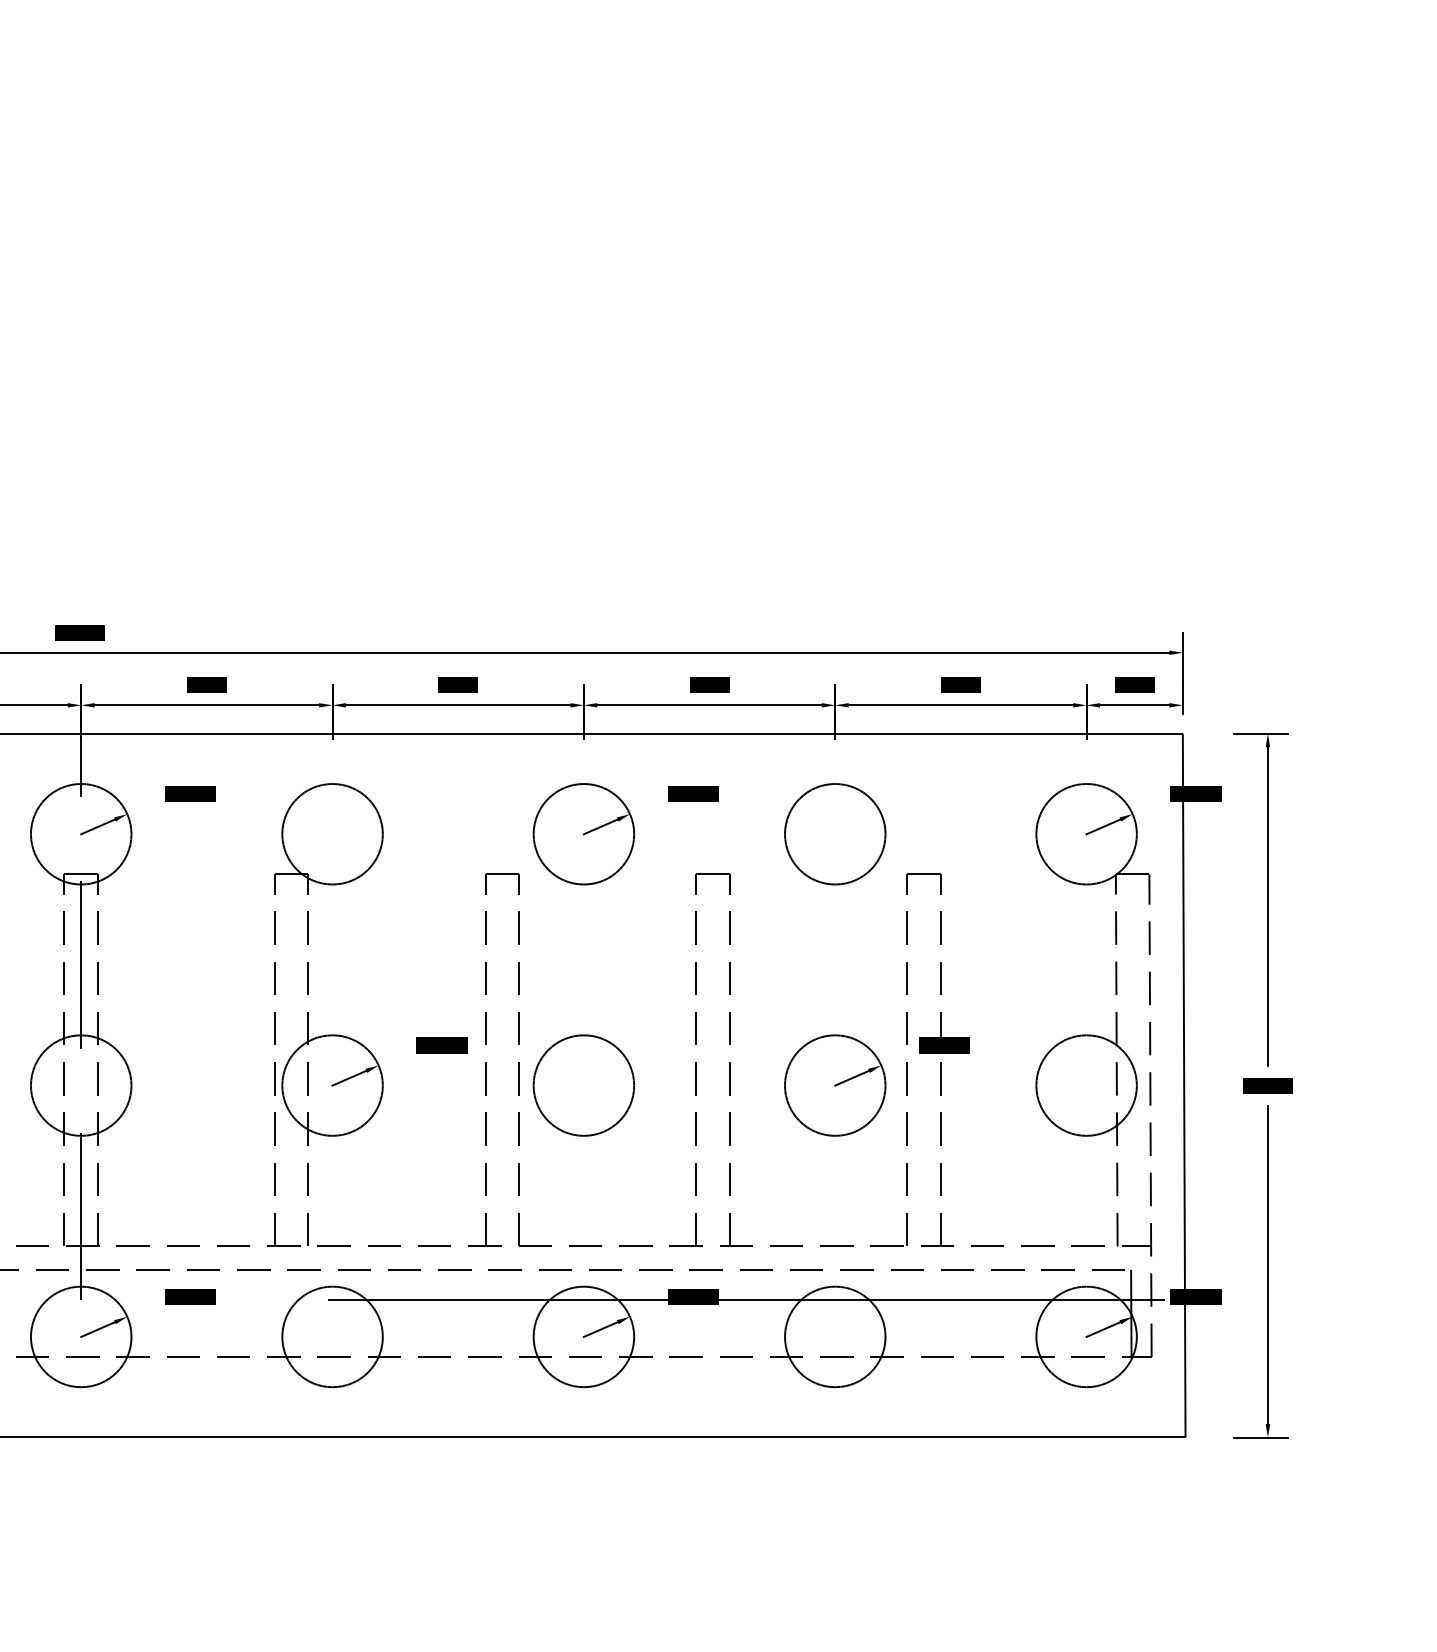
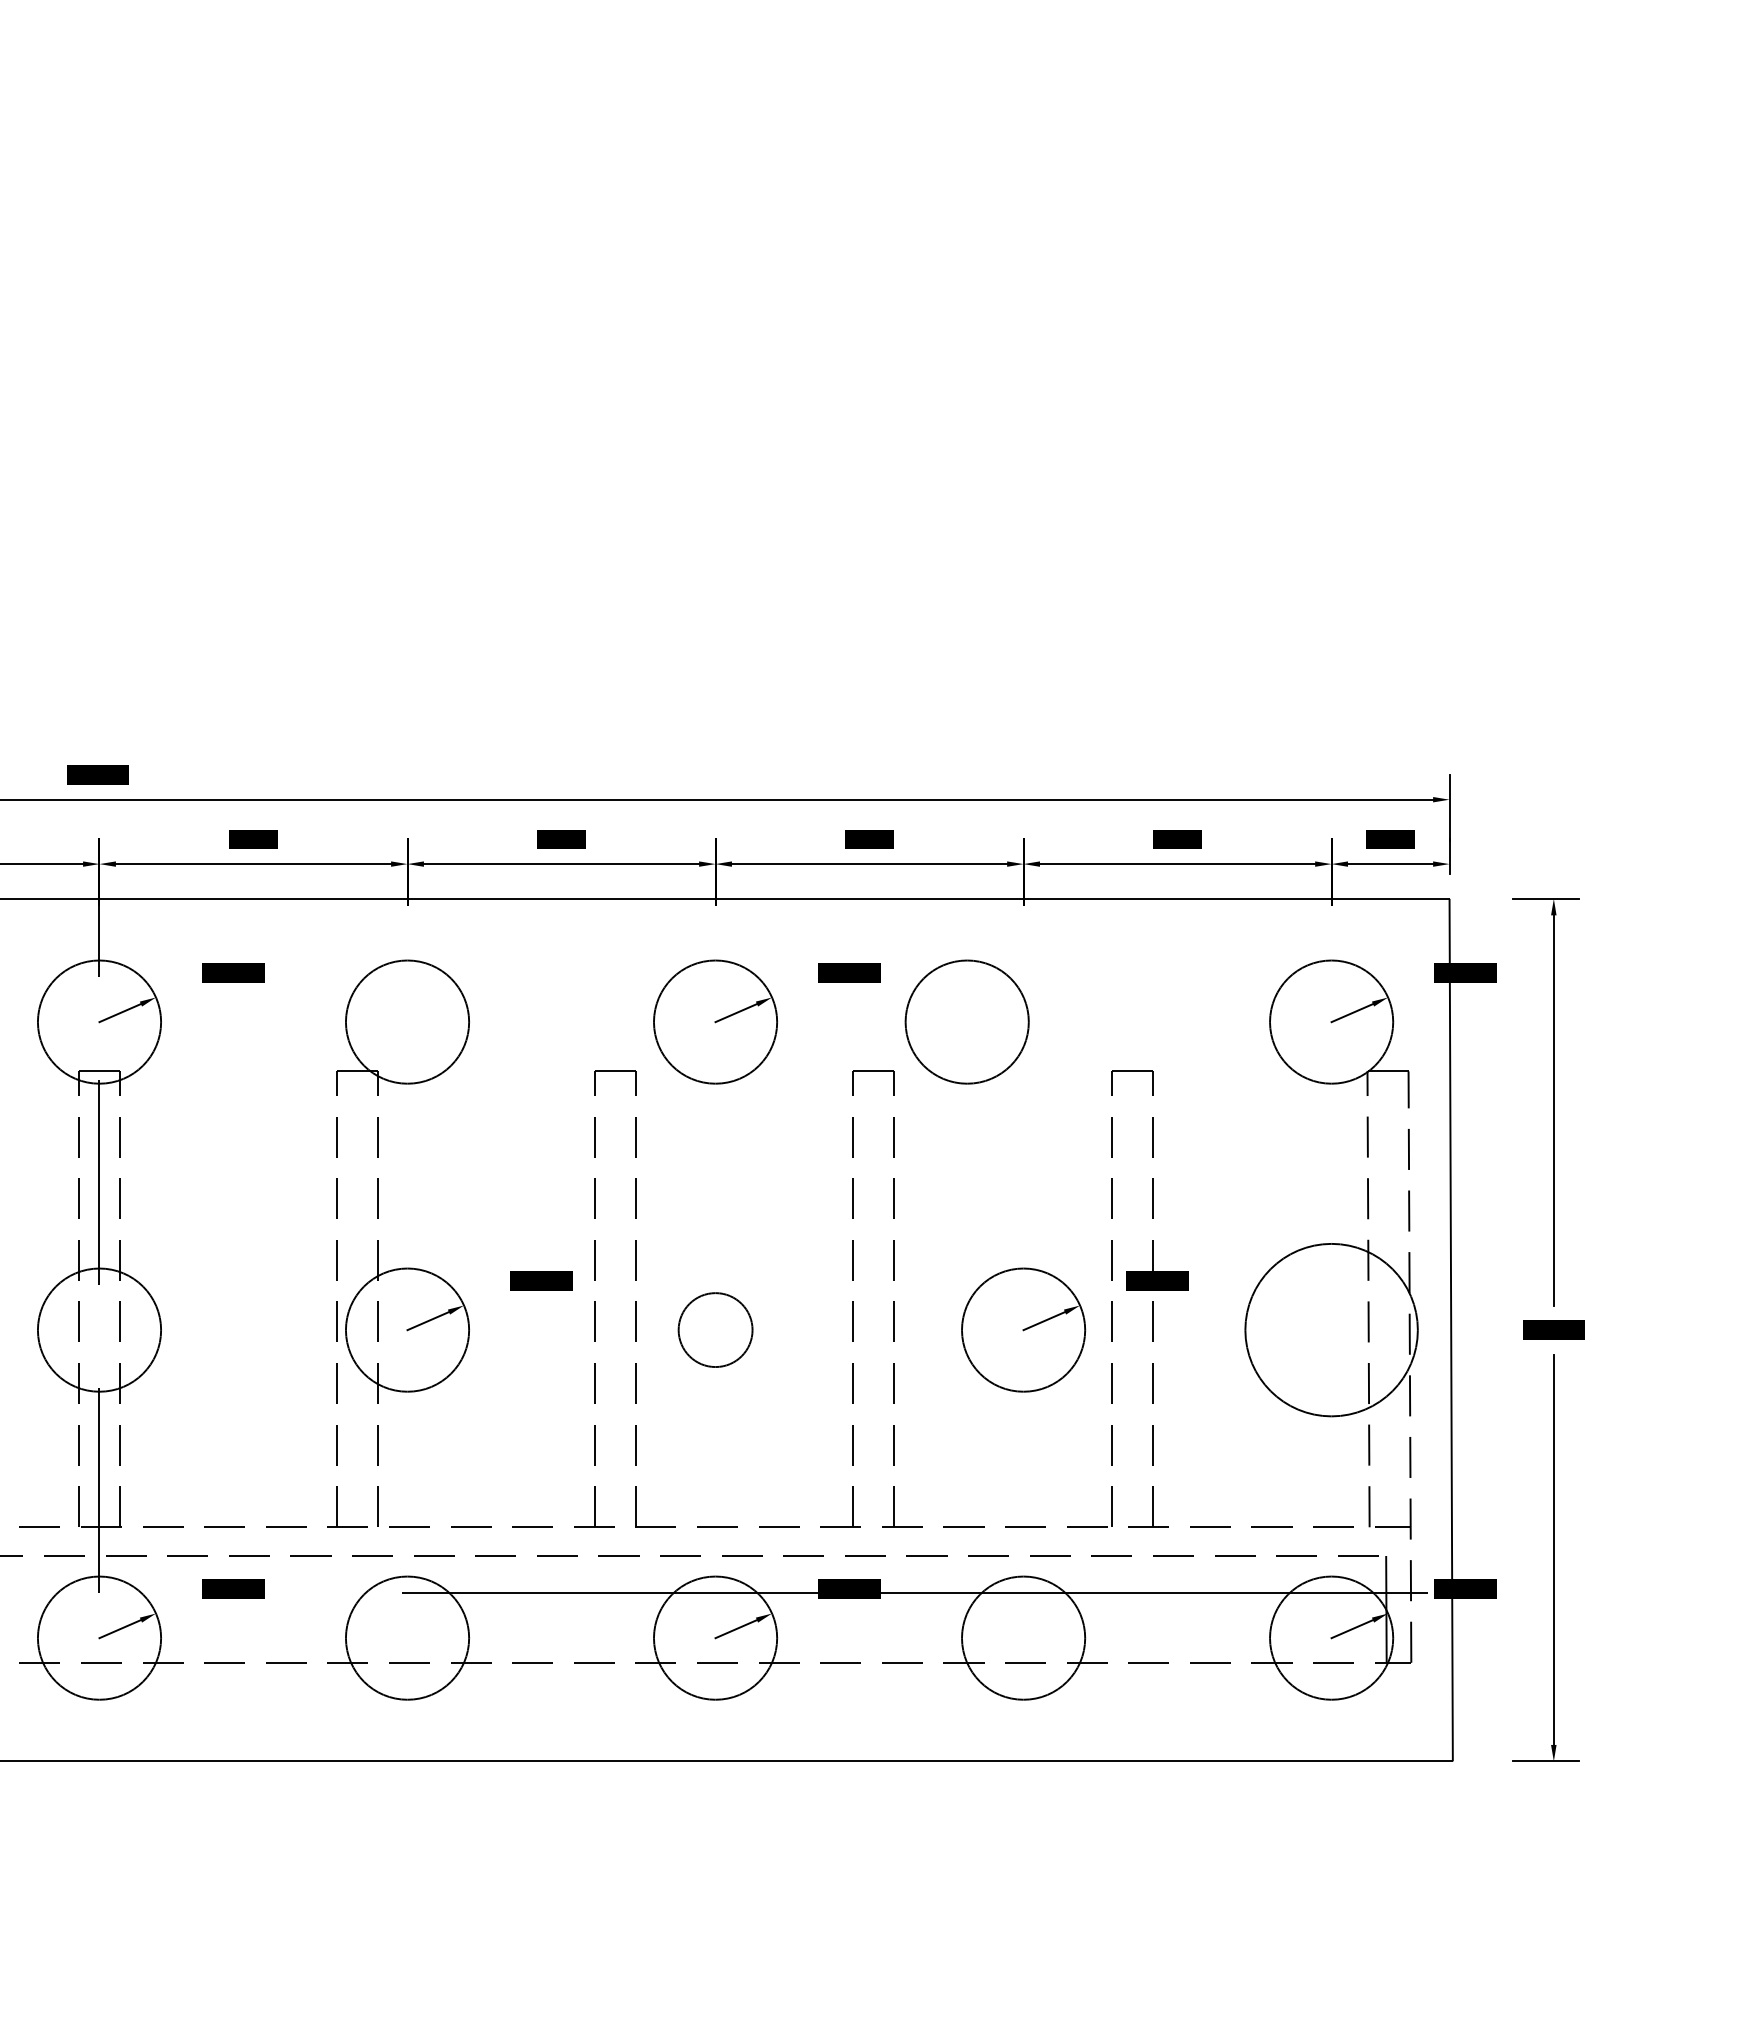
circle: (835, 834) -> (967, 1022), moved
circle: (583, 1085) -> (715, 1330), size x0.6
circle: (1086, 1085) -> (1331, 1330), size x1.4

